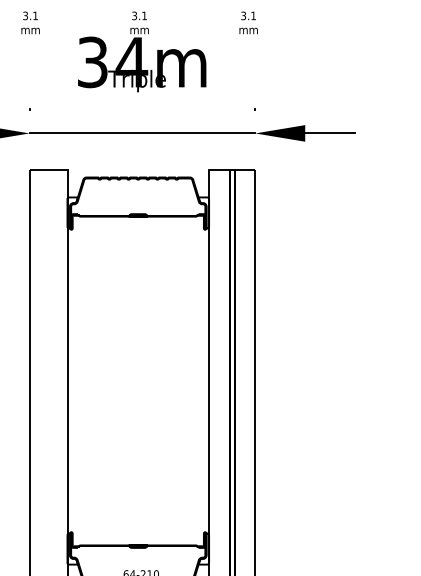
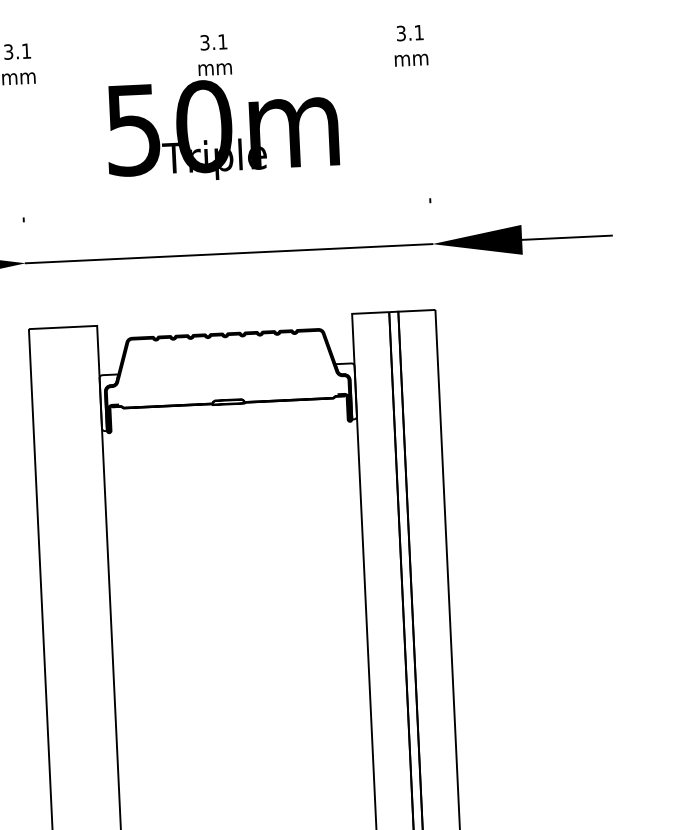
text: (113, 62) -> (170, 128), 34m -> 50m

